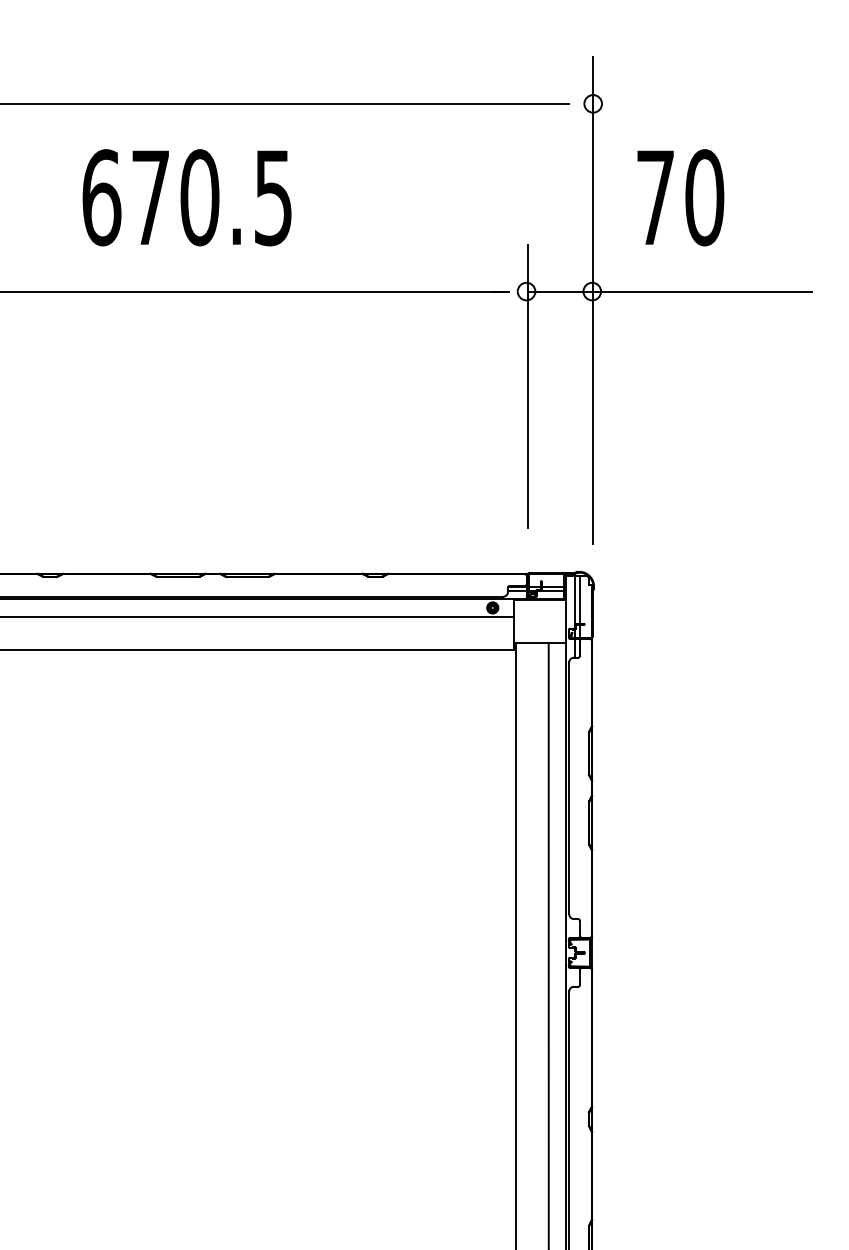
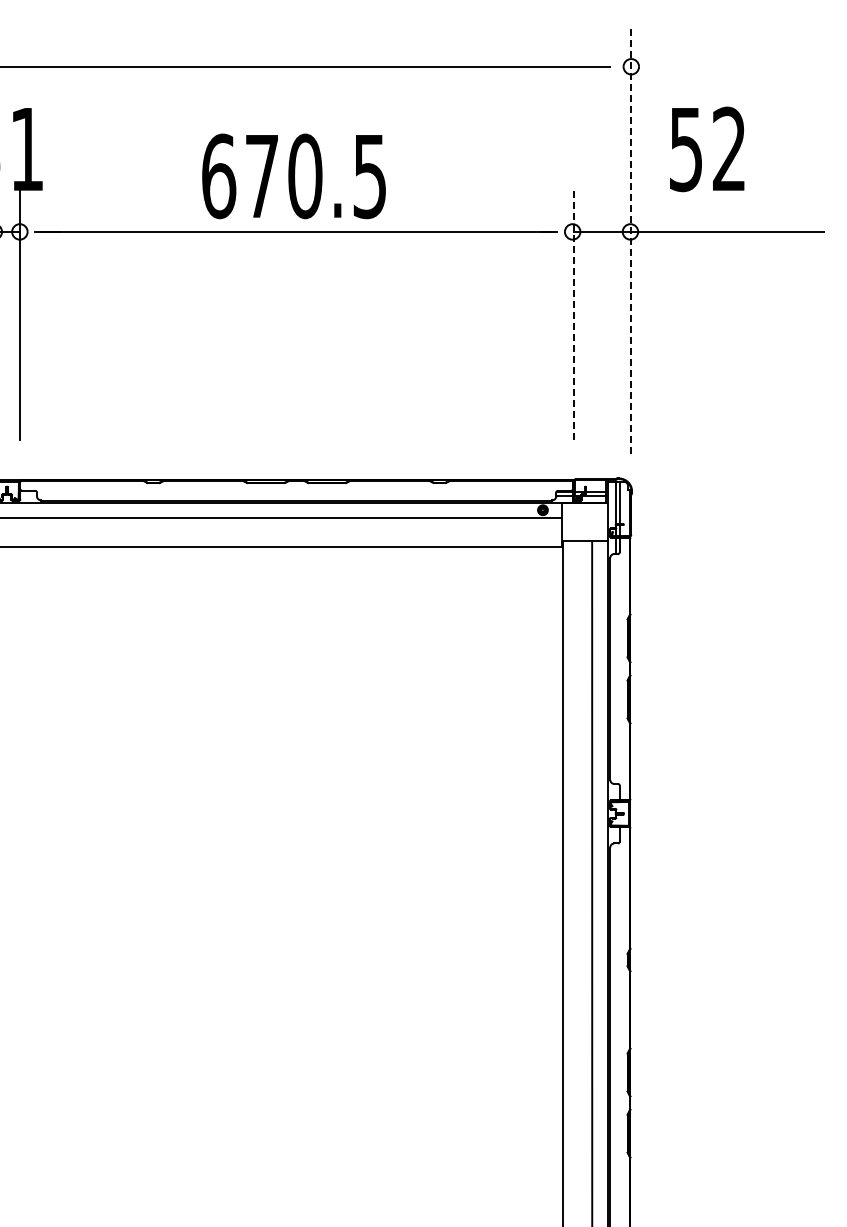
text: (186, 197) -> (293, 176), moved
text: (680, 197) -> (708, 149), 70 -> 52
line: (593, 300) -> (631, 239), solid -> dashed
line: (527, 386) -> (573, 315), solid -> dashed

